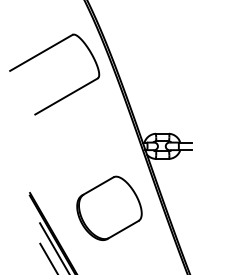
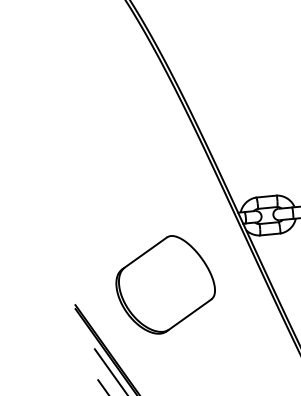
part: (67, 94) -> (117, 151), removed
part: (109, 207) -> (165, 283), moved

